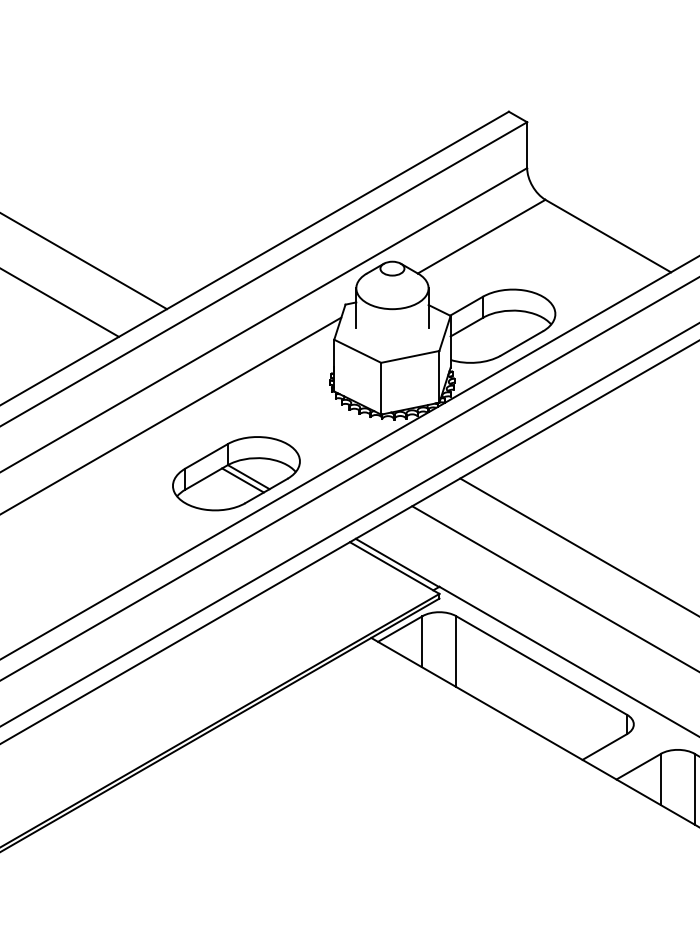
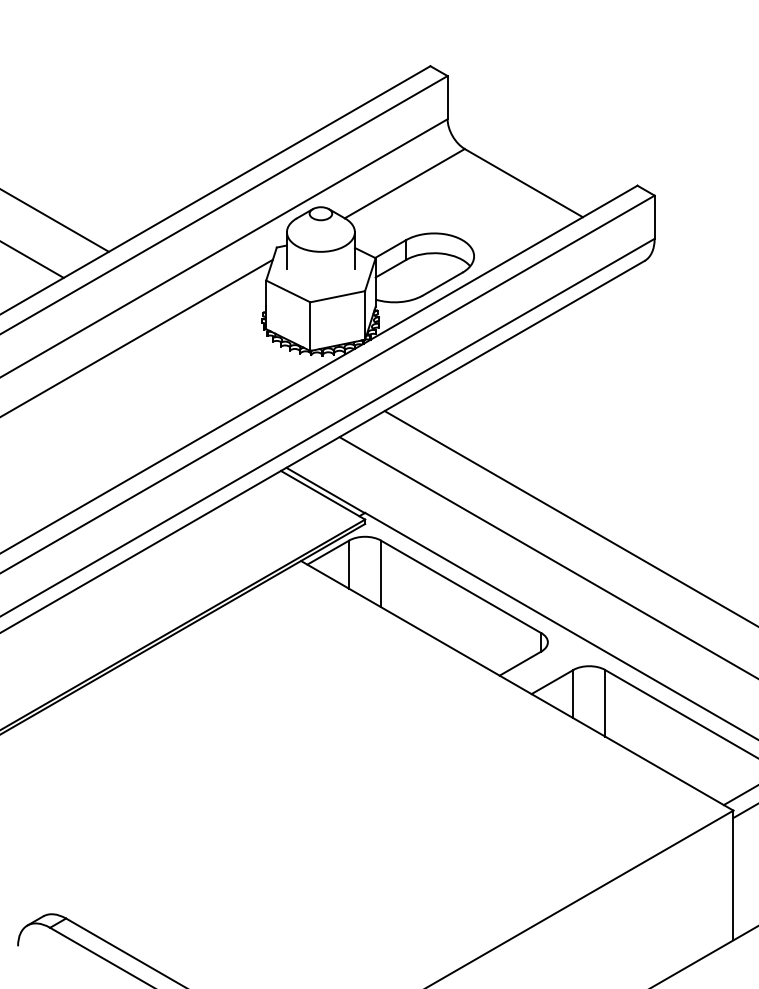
part: (235, 473) -> (173, 406), removed

